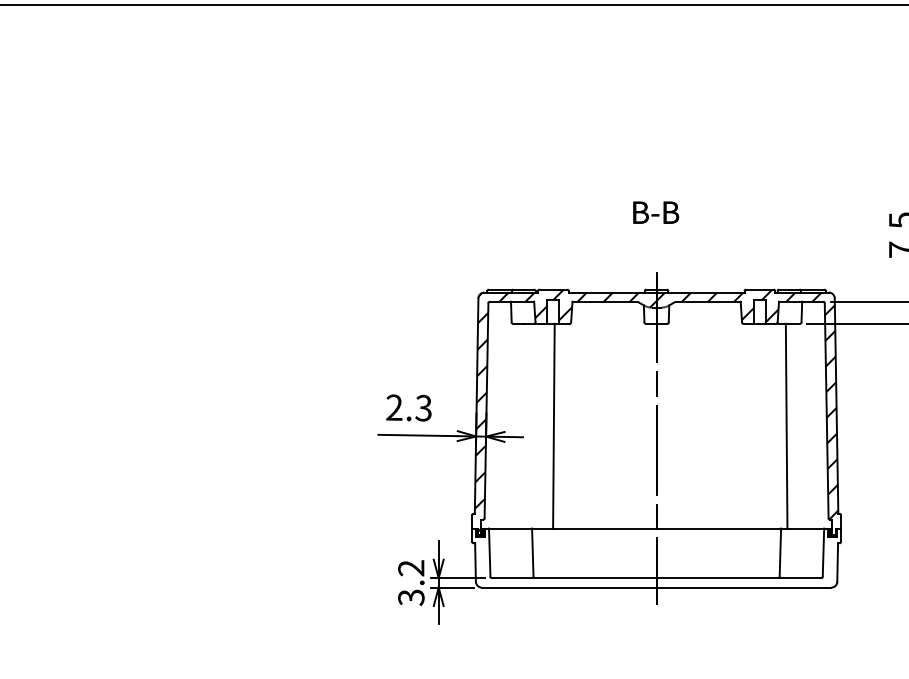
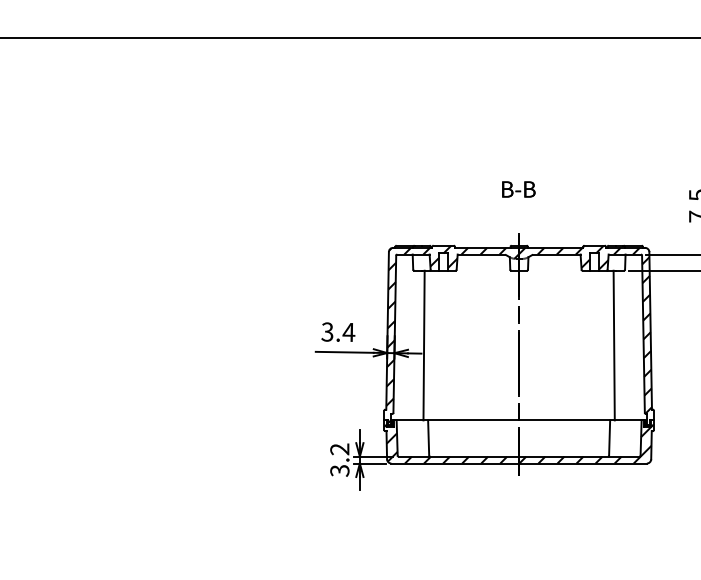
text: (409, 408) -> (338, 332), 2.3 -> 3.4
line: (553, 426) -> (423, 345), moved
hatch: (655, 560) -> (518, 443), added

